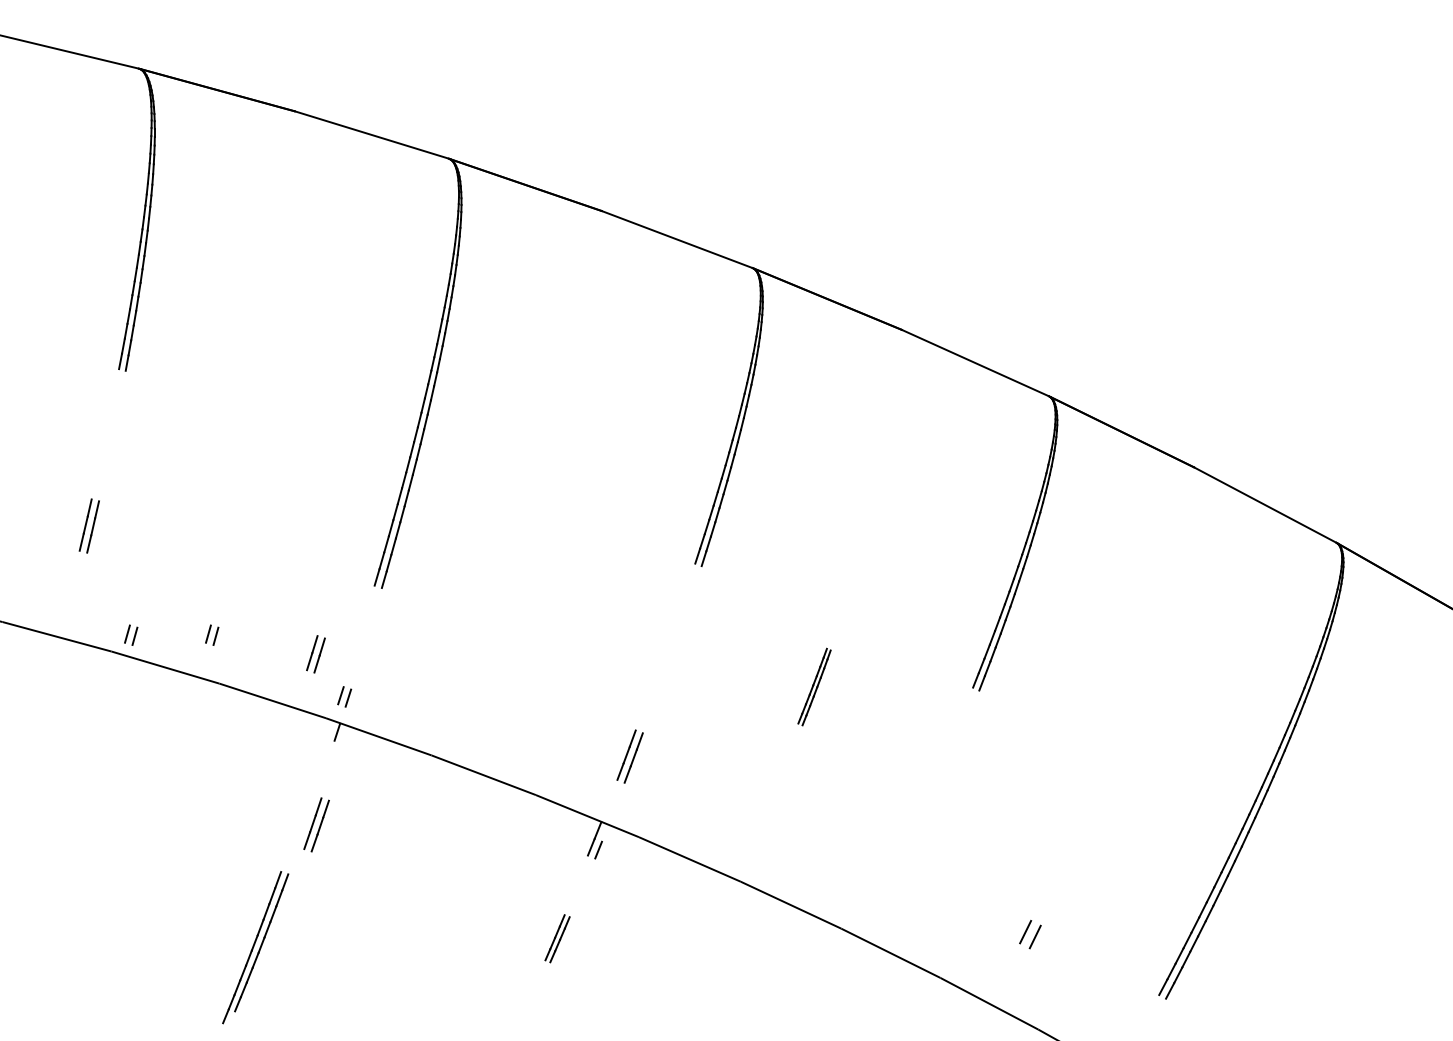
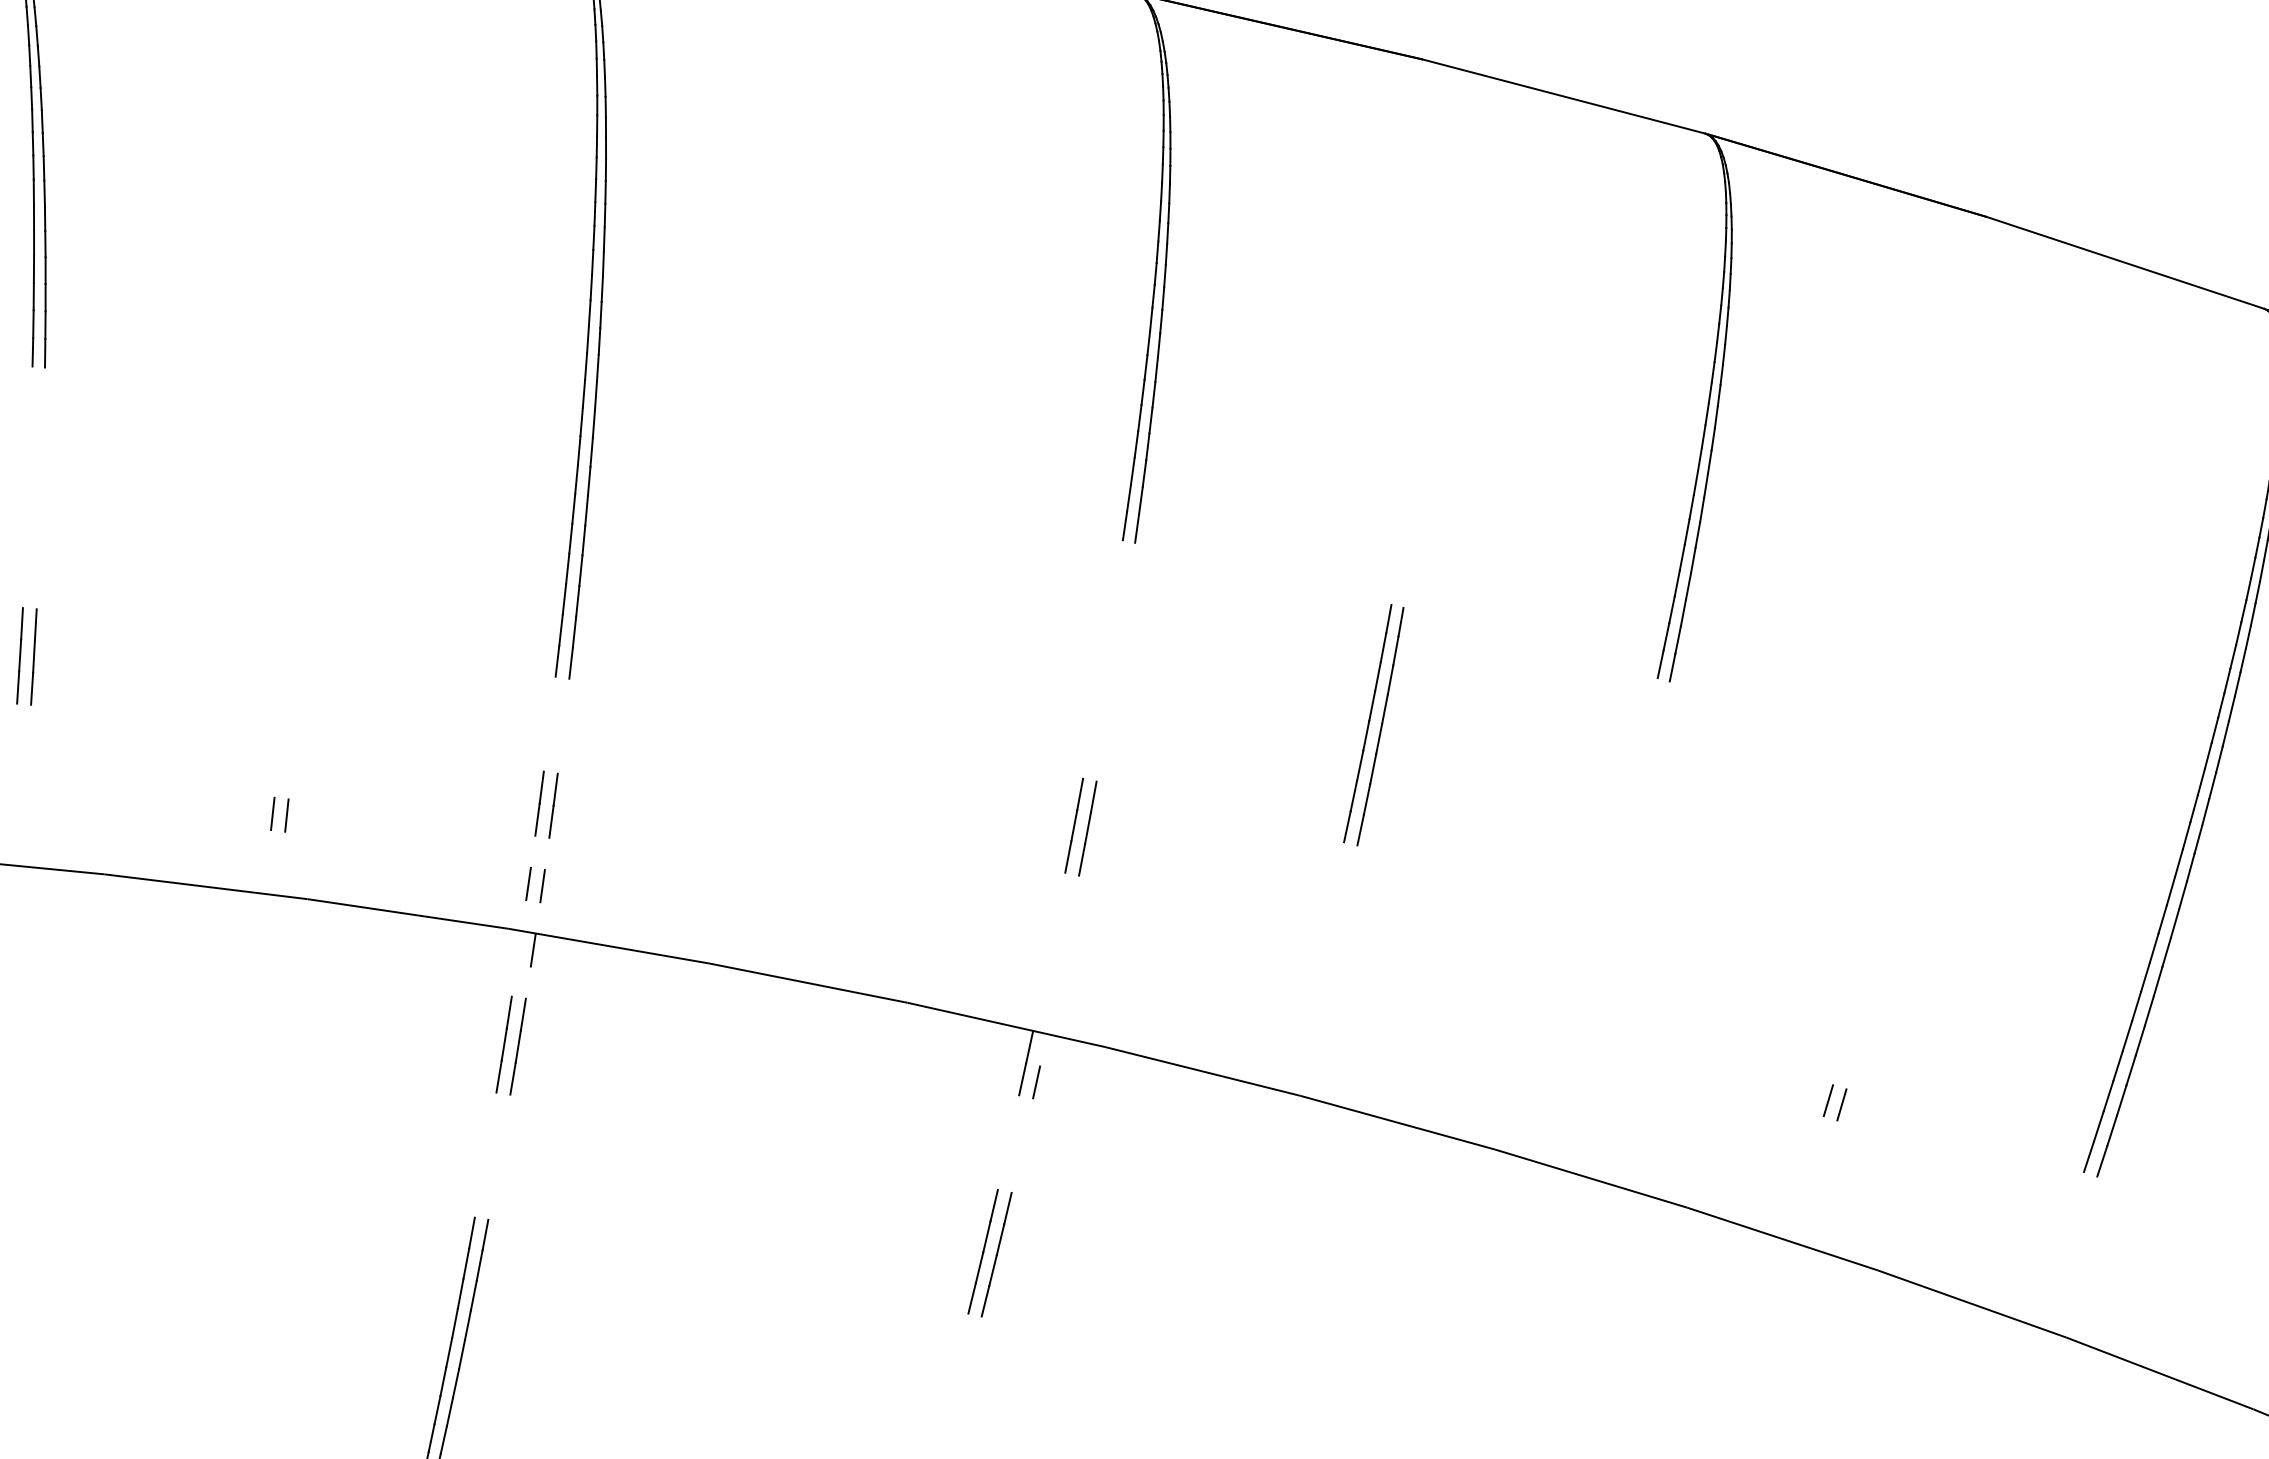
part: (131, 634) -> (135, 837), removed
part: (315, 654) -> (545, 805), moved
part: (814, 686) -> (1373, 724), size x1.67
part: (629, 756) -> (1079, 827), moved
part: (316, 824) -> (510, 1044), moved
part: (1030, 934) -> (1835, 1102), size x0.71
part: (557, 938) -> (989, 1253), size x1.43

